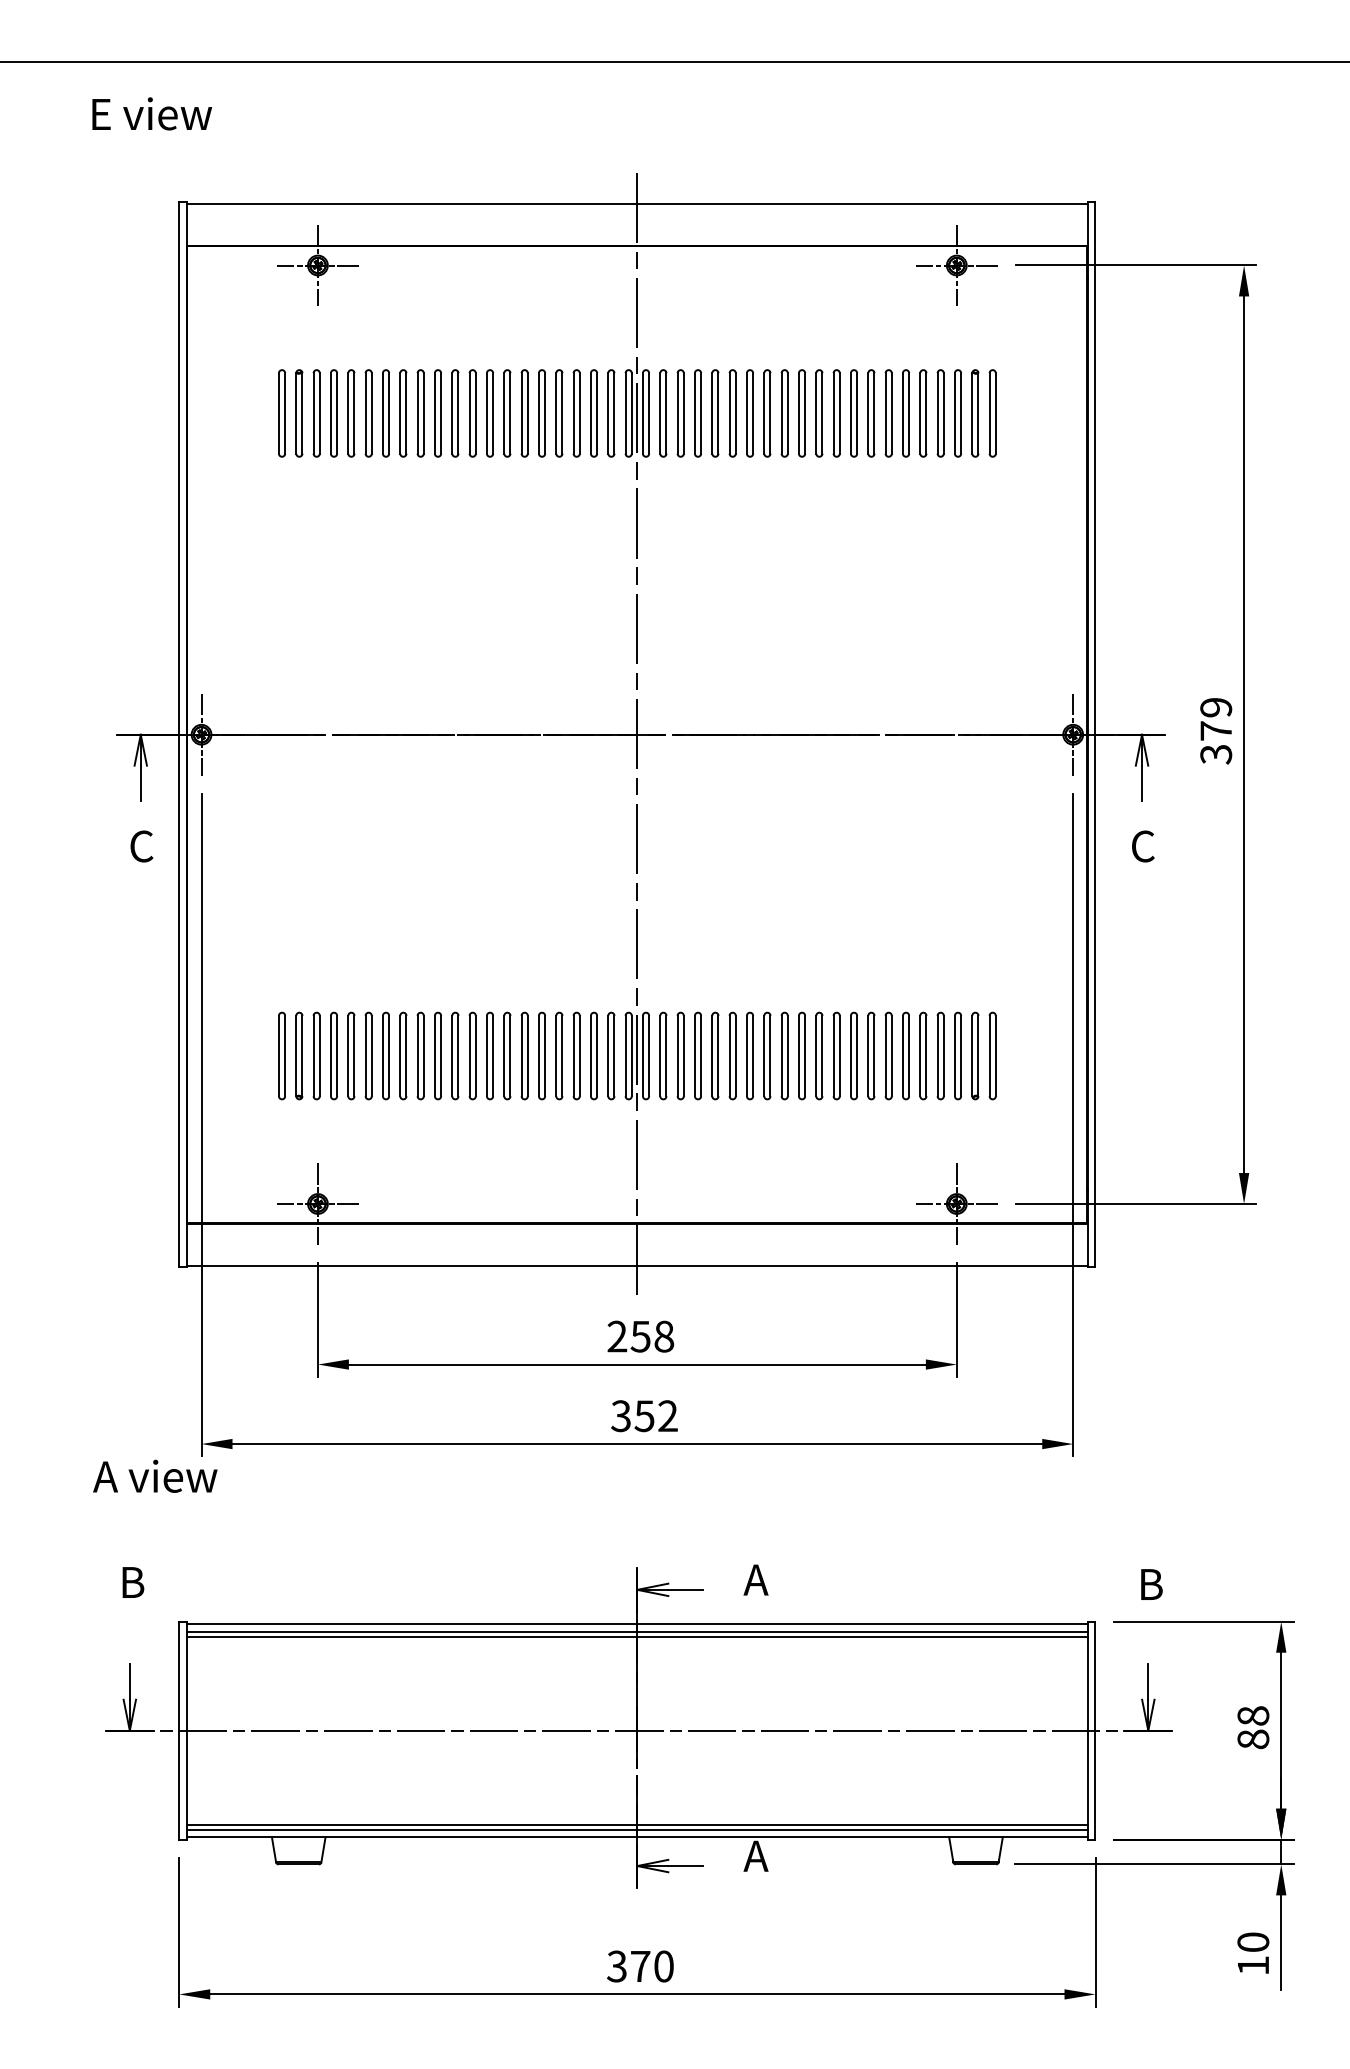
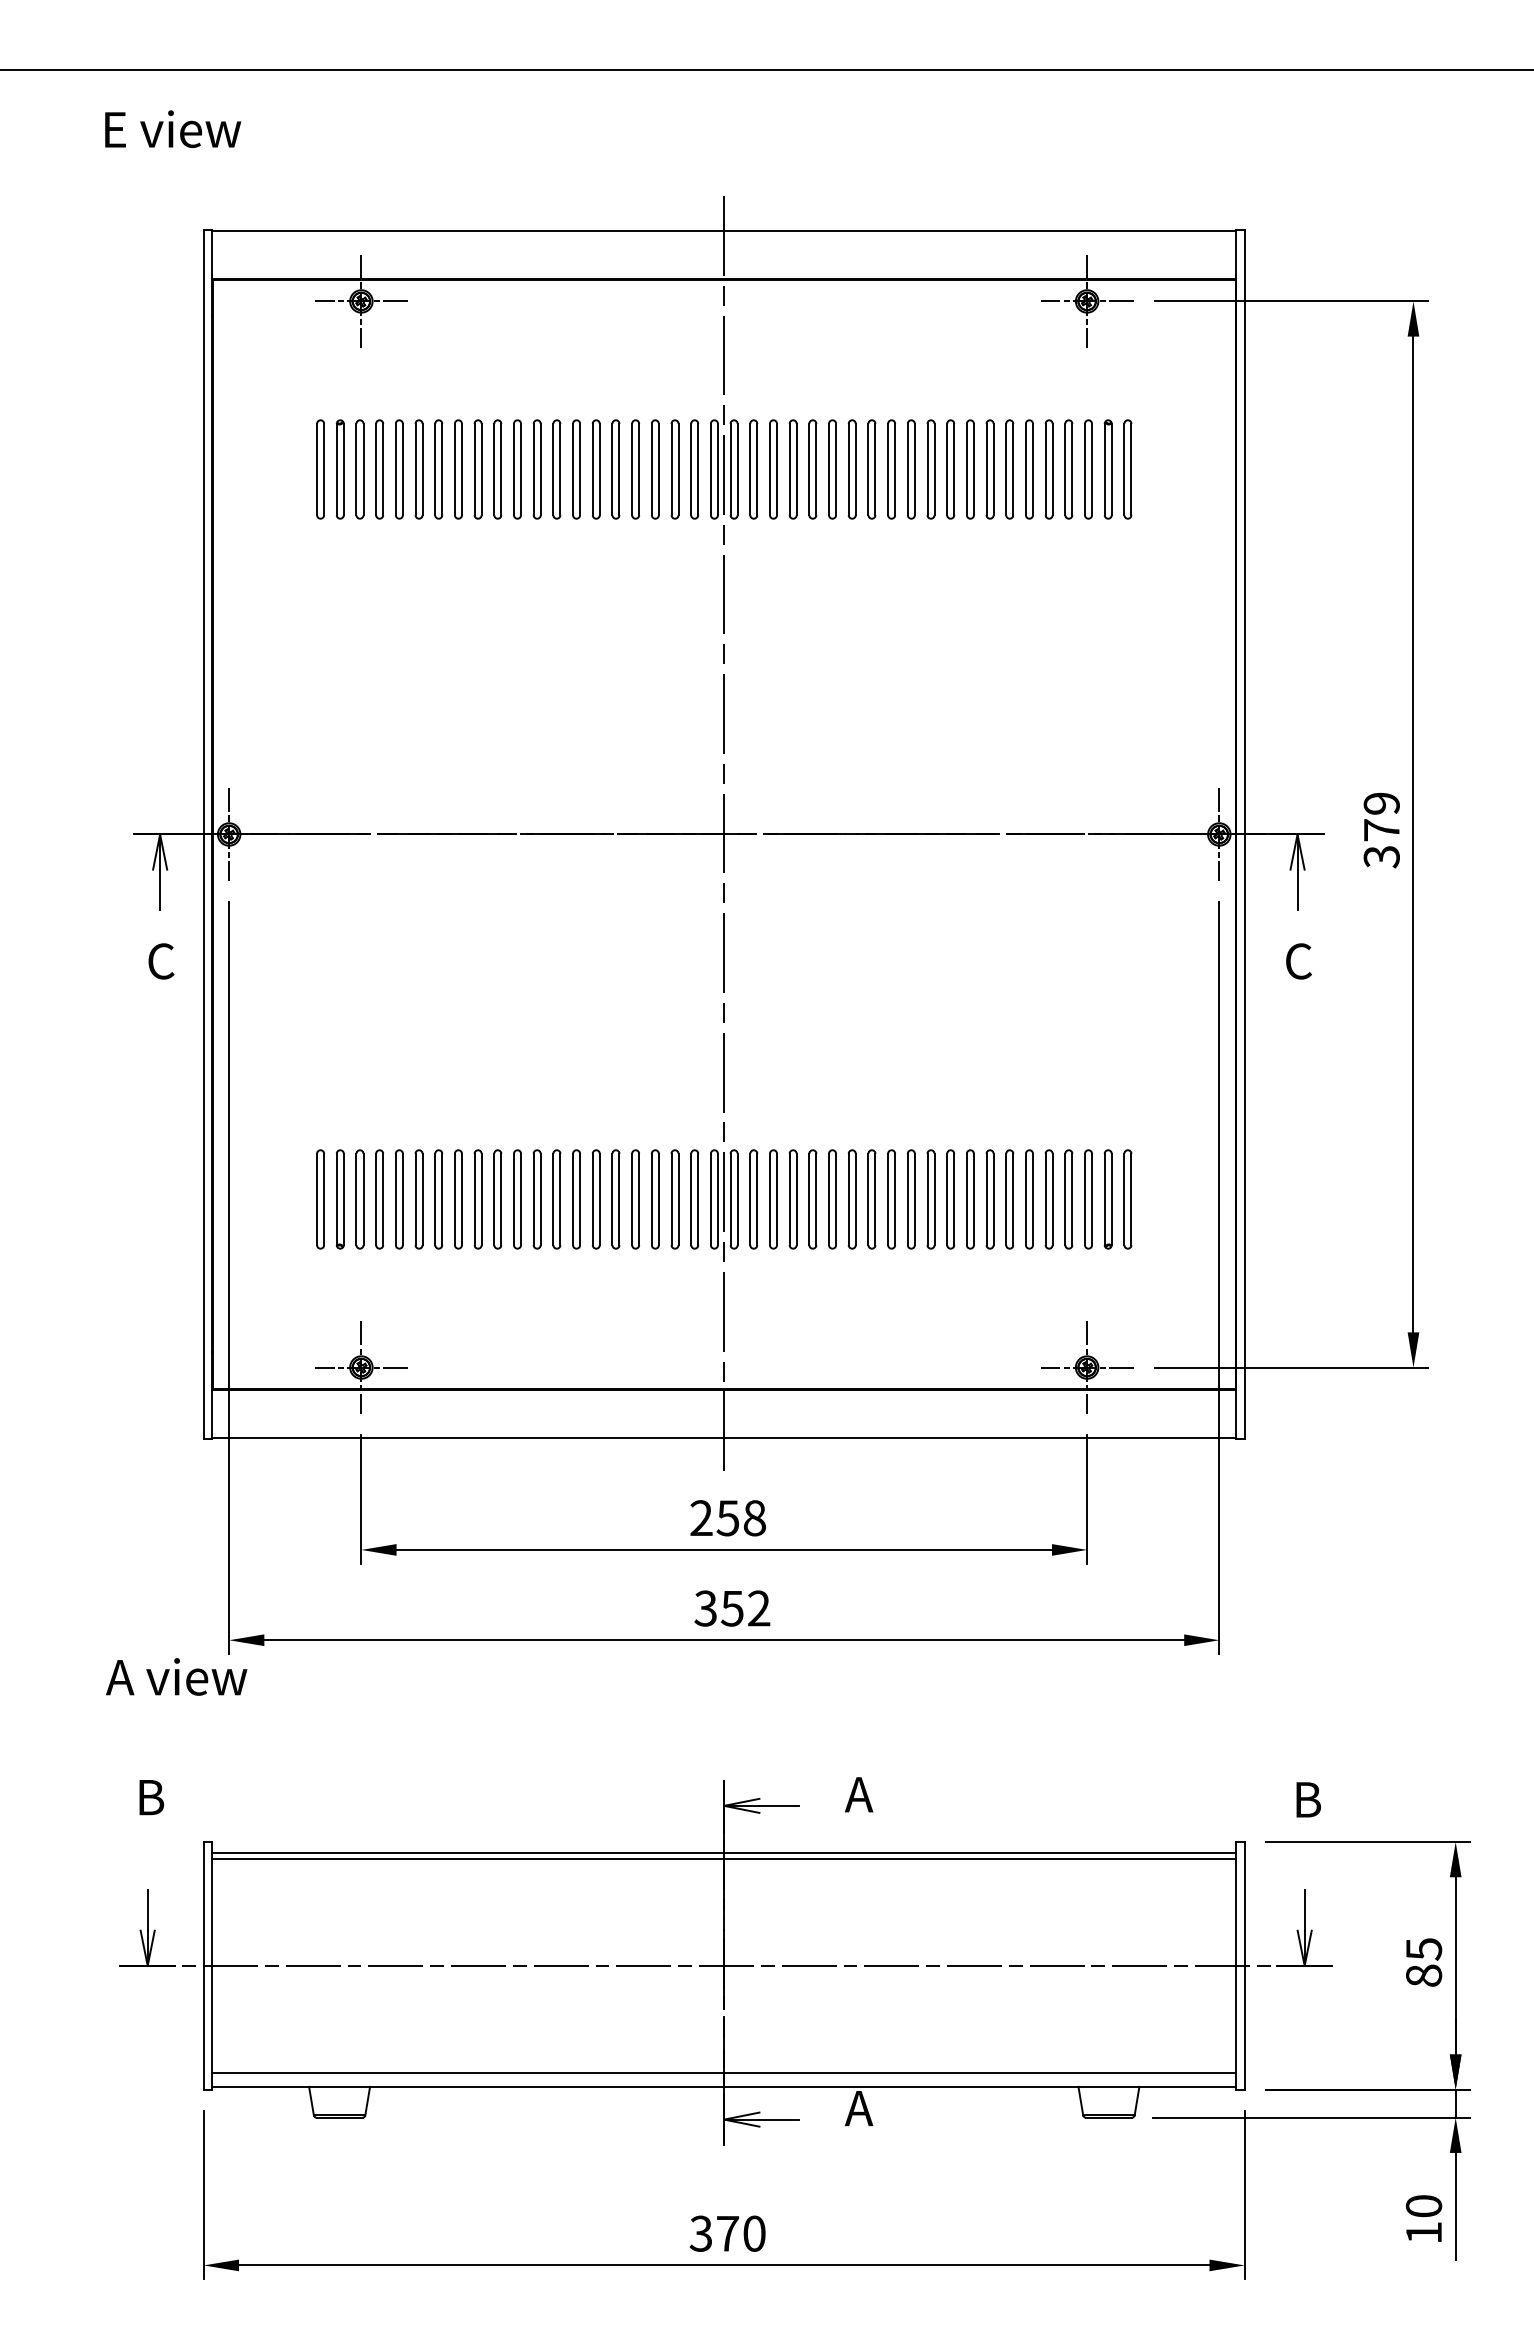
line: (637, 1623) -> (724, 1844), removed
text: (1253, 1716) -> (1424, 1949), 88 -> 85
line: (637, 1829) -> (724, 2078), removed

